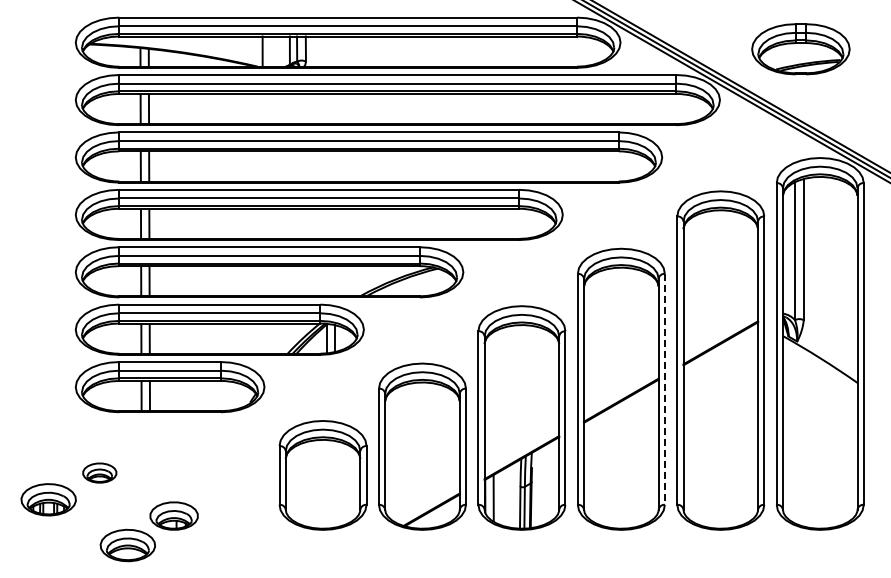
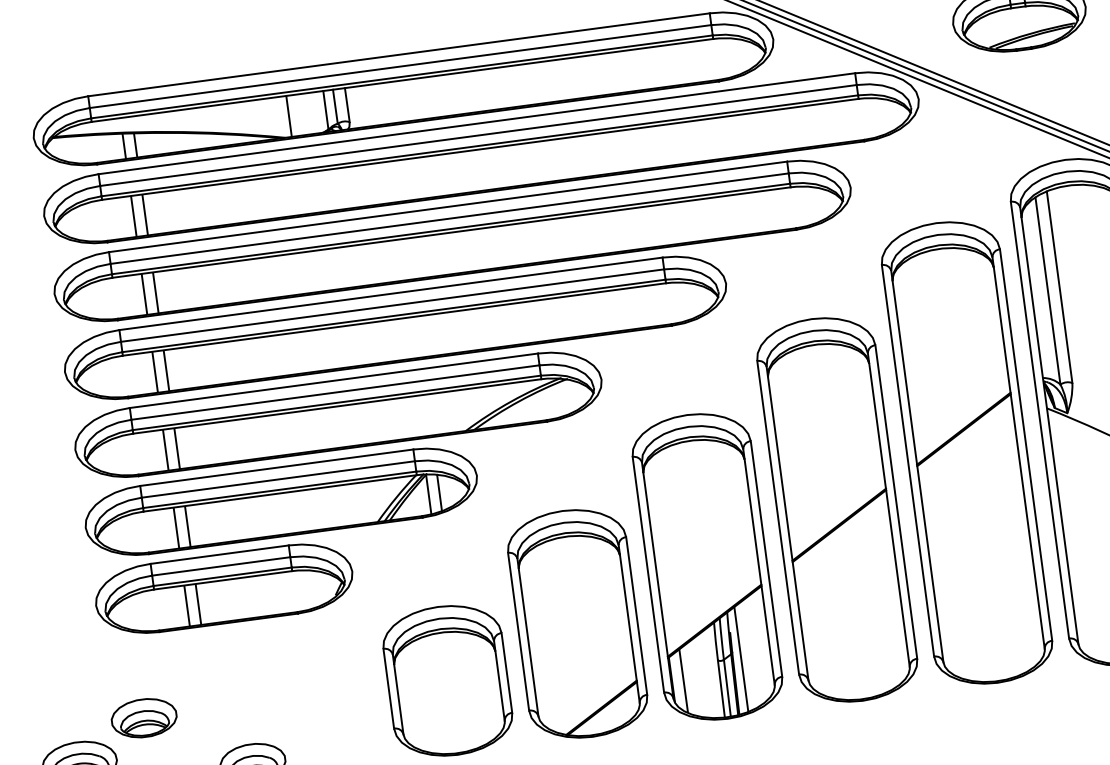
line: (664, 389) -> (895, 502), dashed -> solid
part: (99, 472) -> (143, 717), size x1.43
line: (537, 487) -> (741, 658), added

